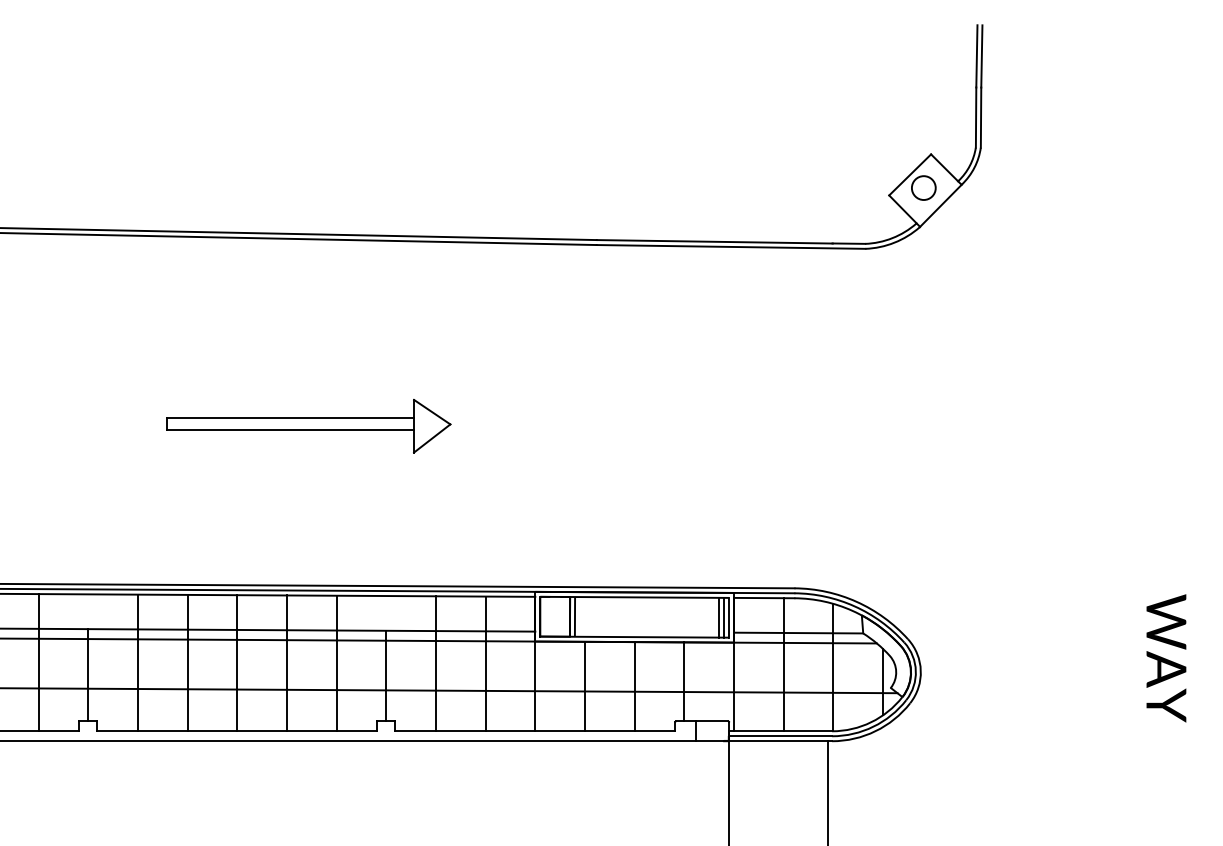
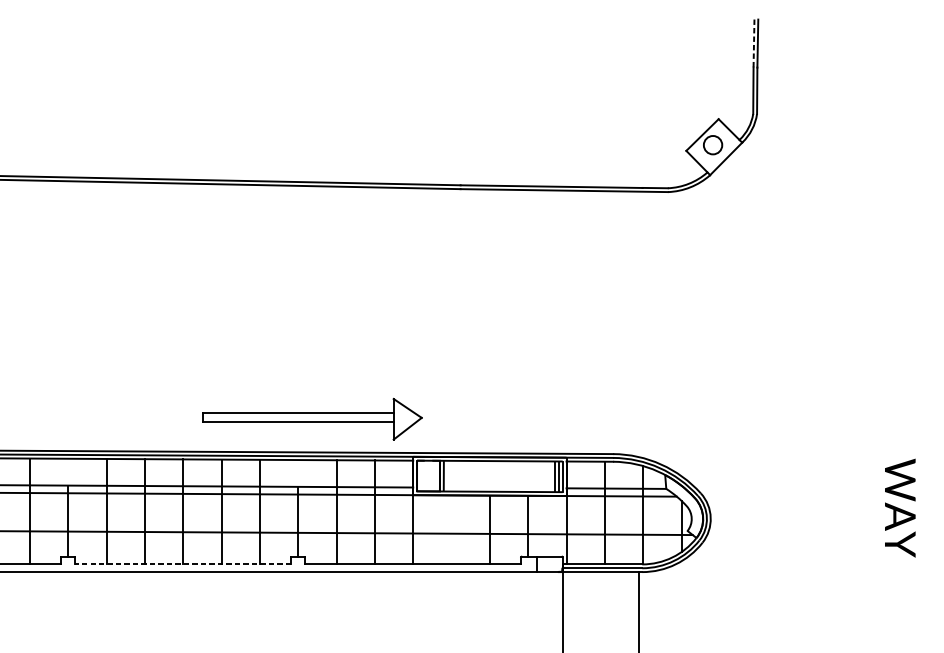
line: (976, 56) -> (753, 43), solid -> dashed
part: (308, 425) -> (312, 418), moved
line: (585, 686) -> (451, 529), removed
line: (237, 731) -> (183, 564), solid -> dashed

